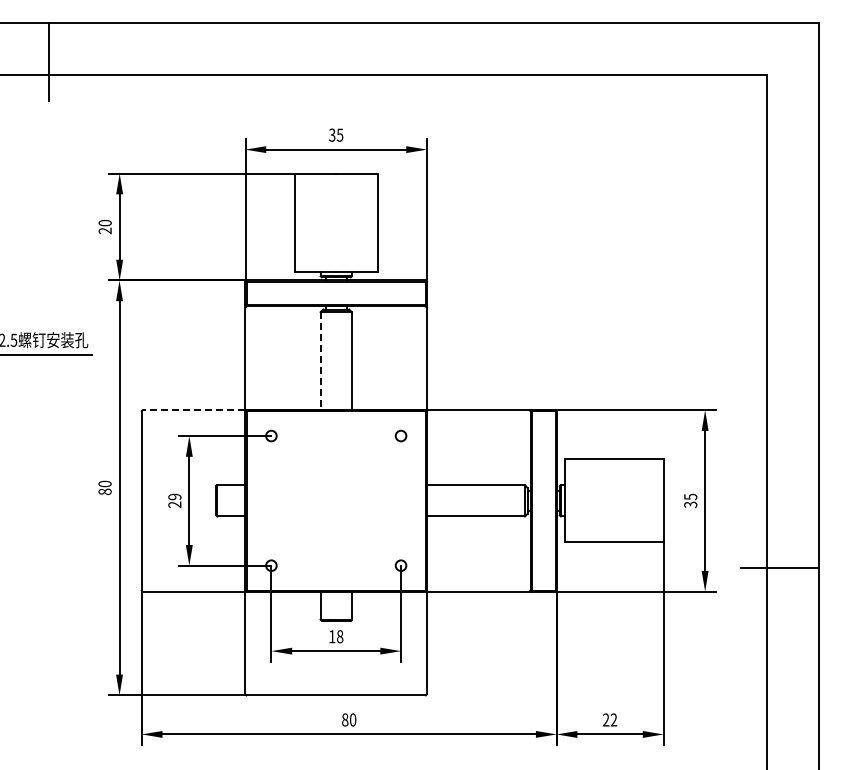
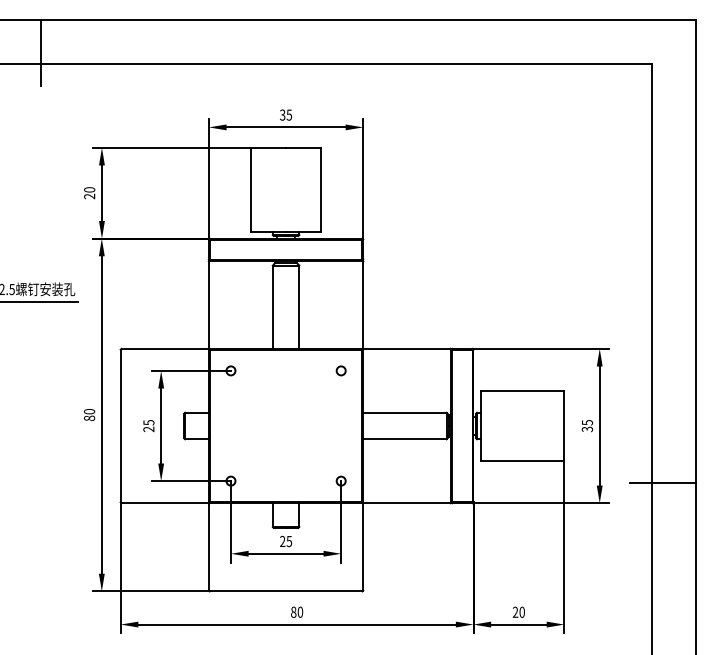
line: (320, 361) -> (272, 307), dashed -> solid
line: (193, 410) -> (164, 349), dashed -> solid
text: (174, 496) -> (148, 422), 29 -> 25
text: (336, 636) -> (286, 541), 18 -> 25
text: (613, 719) -> (521, 611), 22 -> 20

